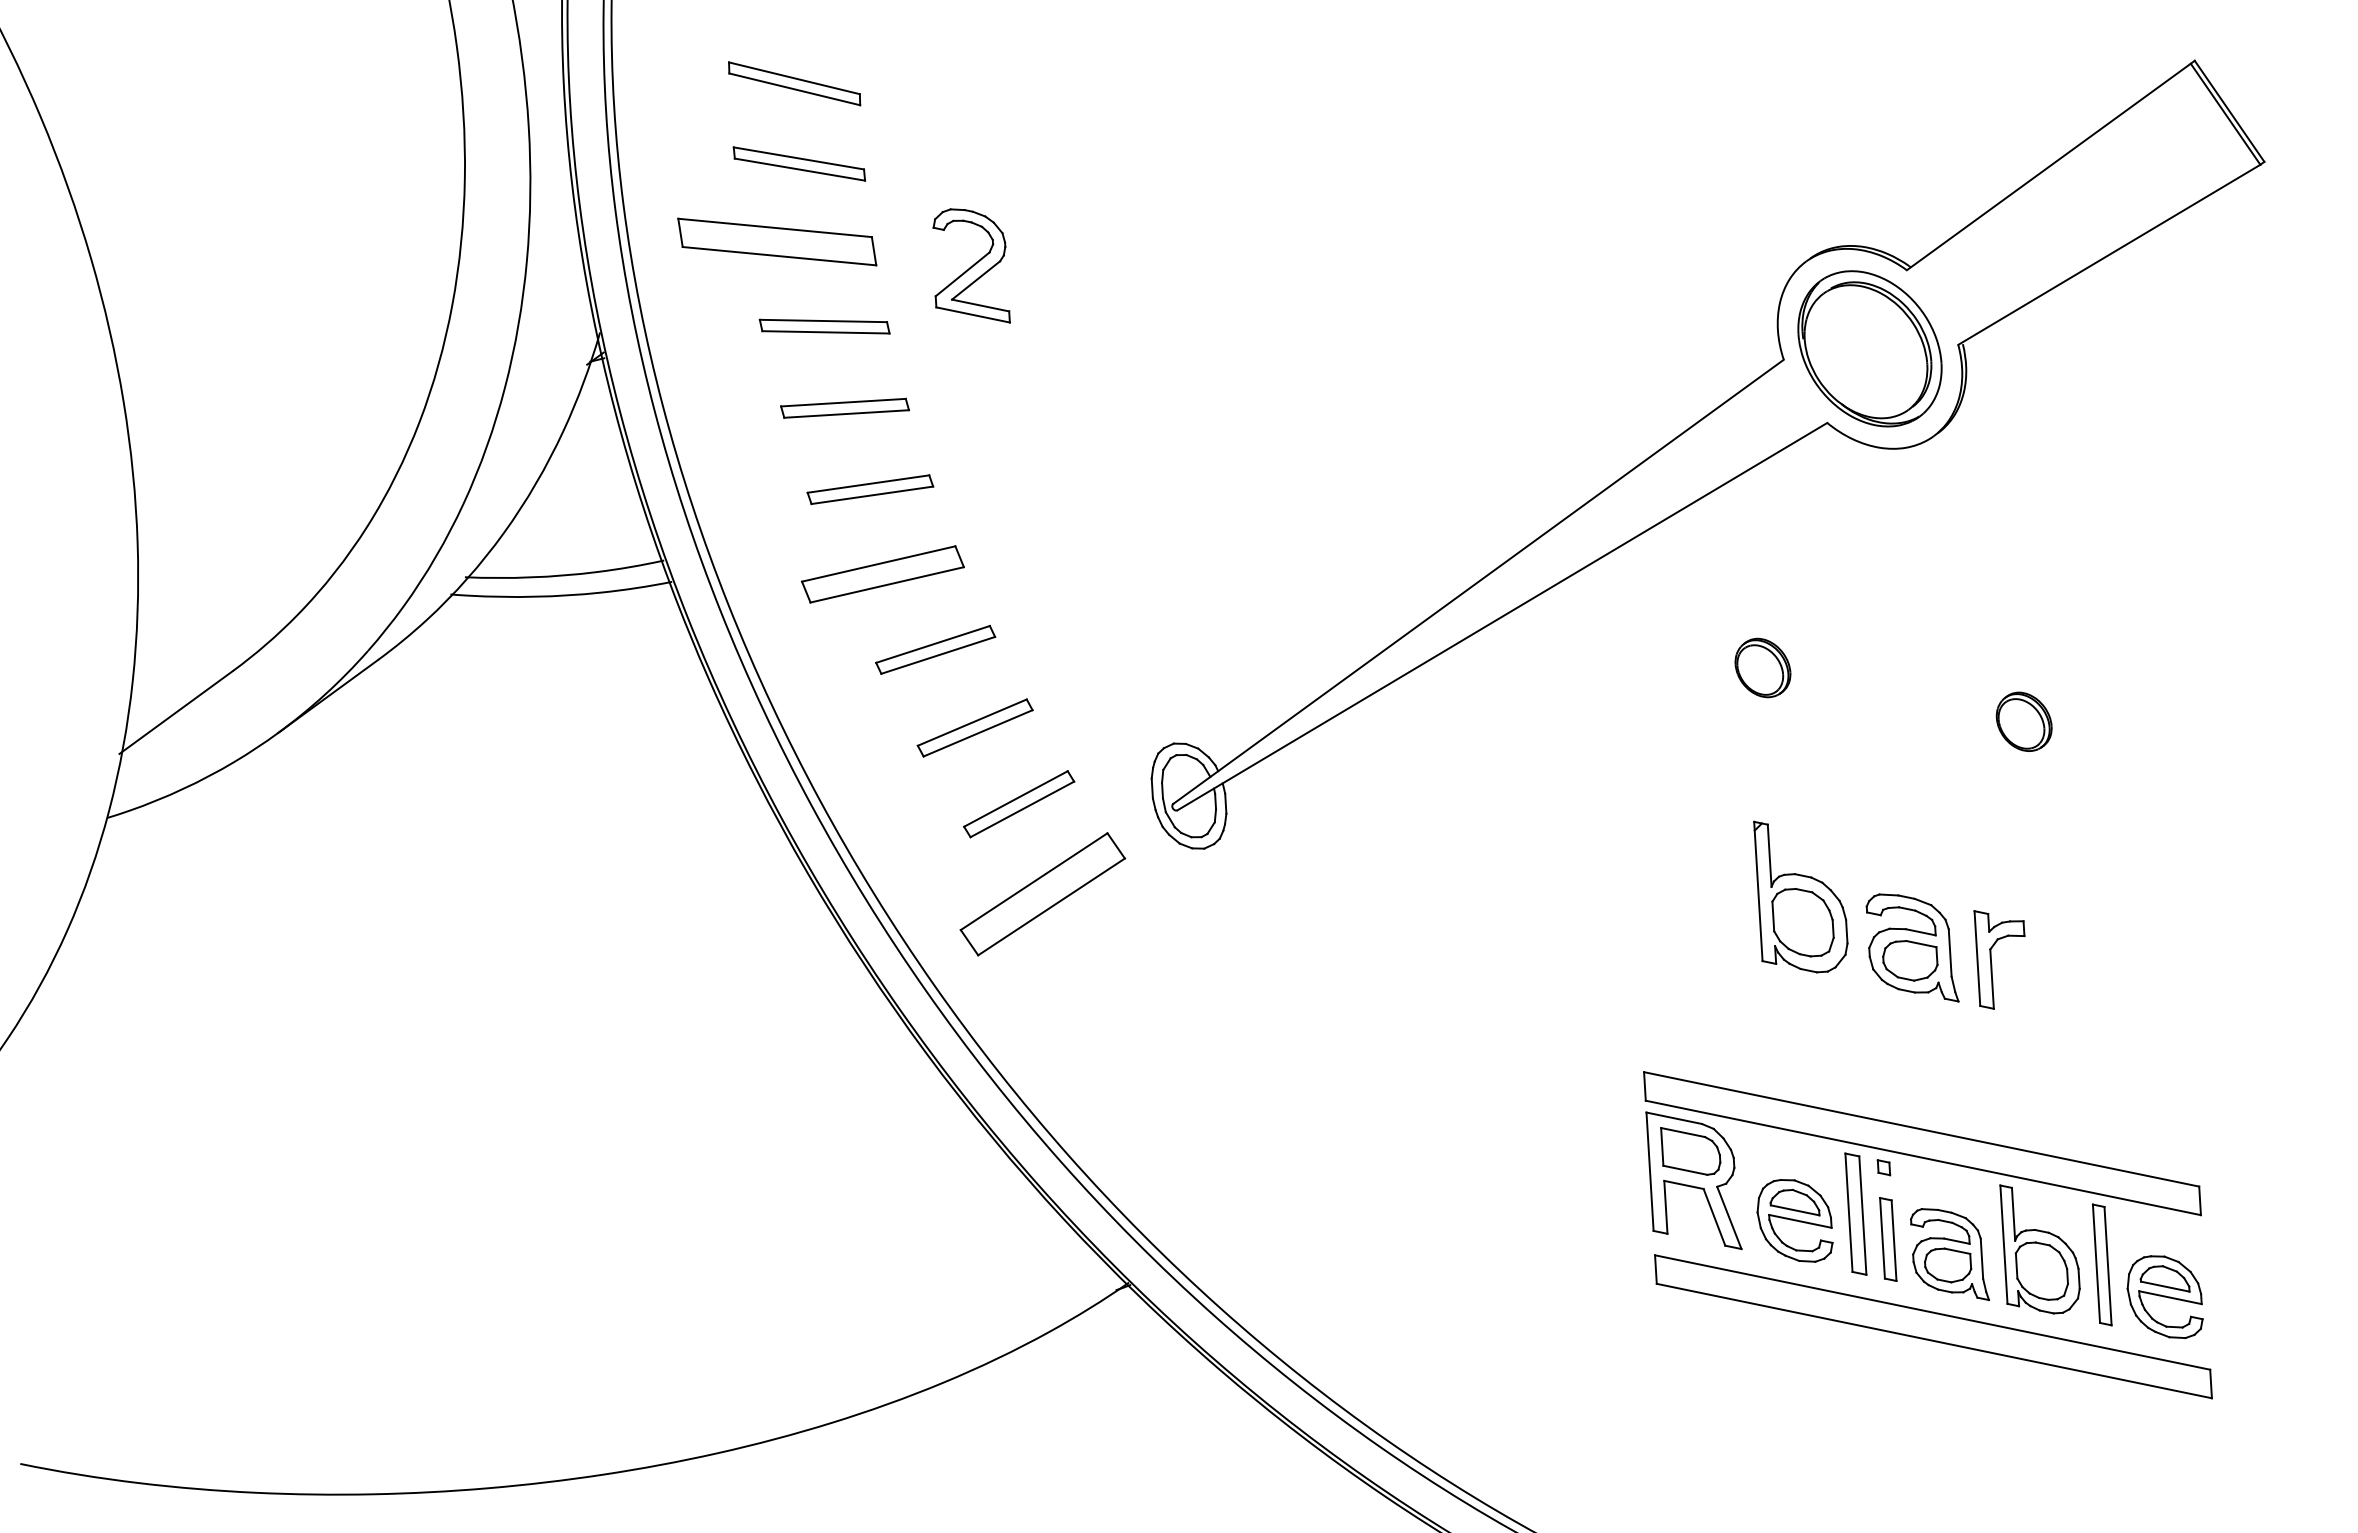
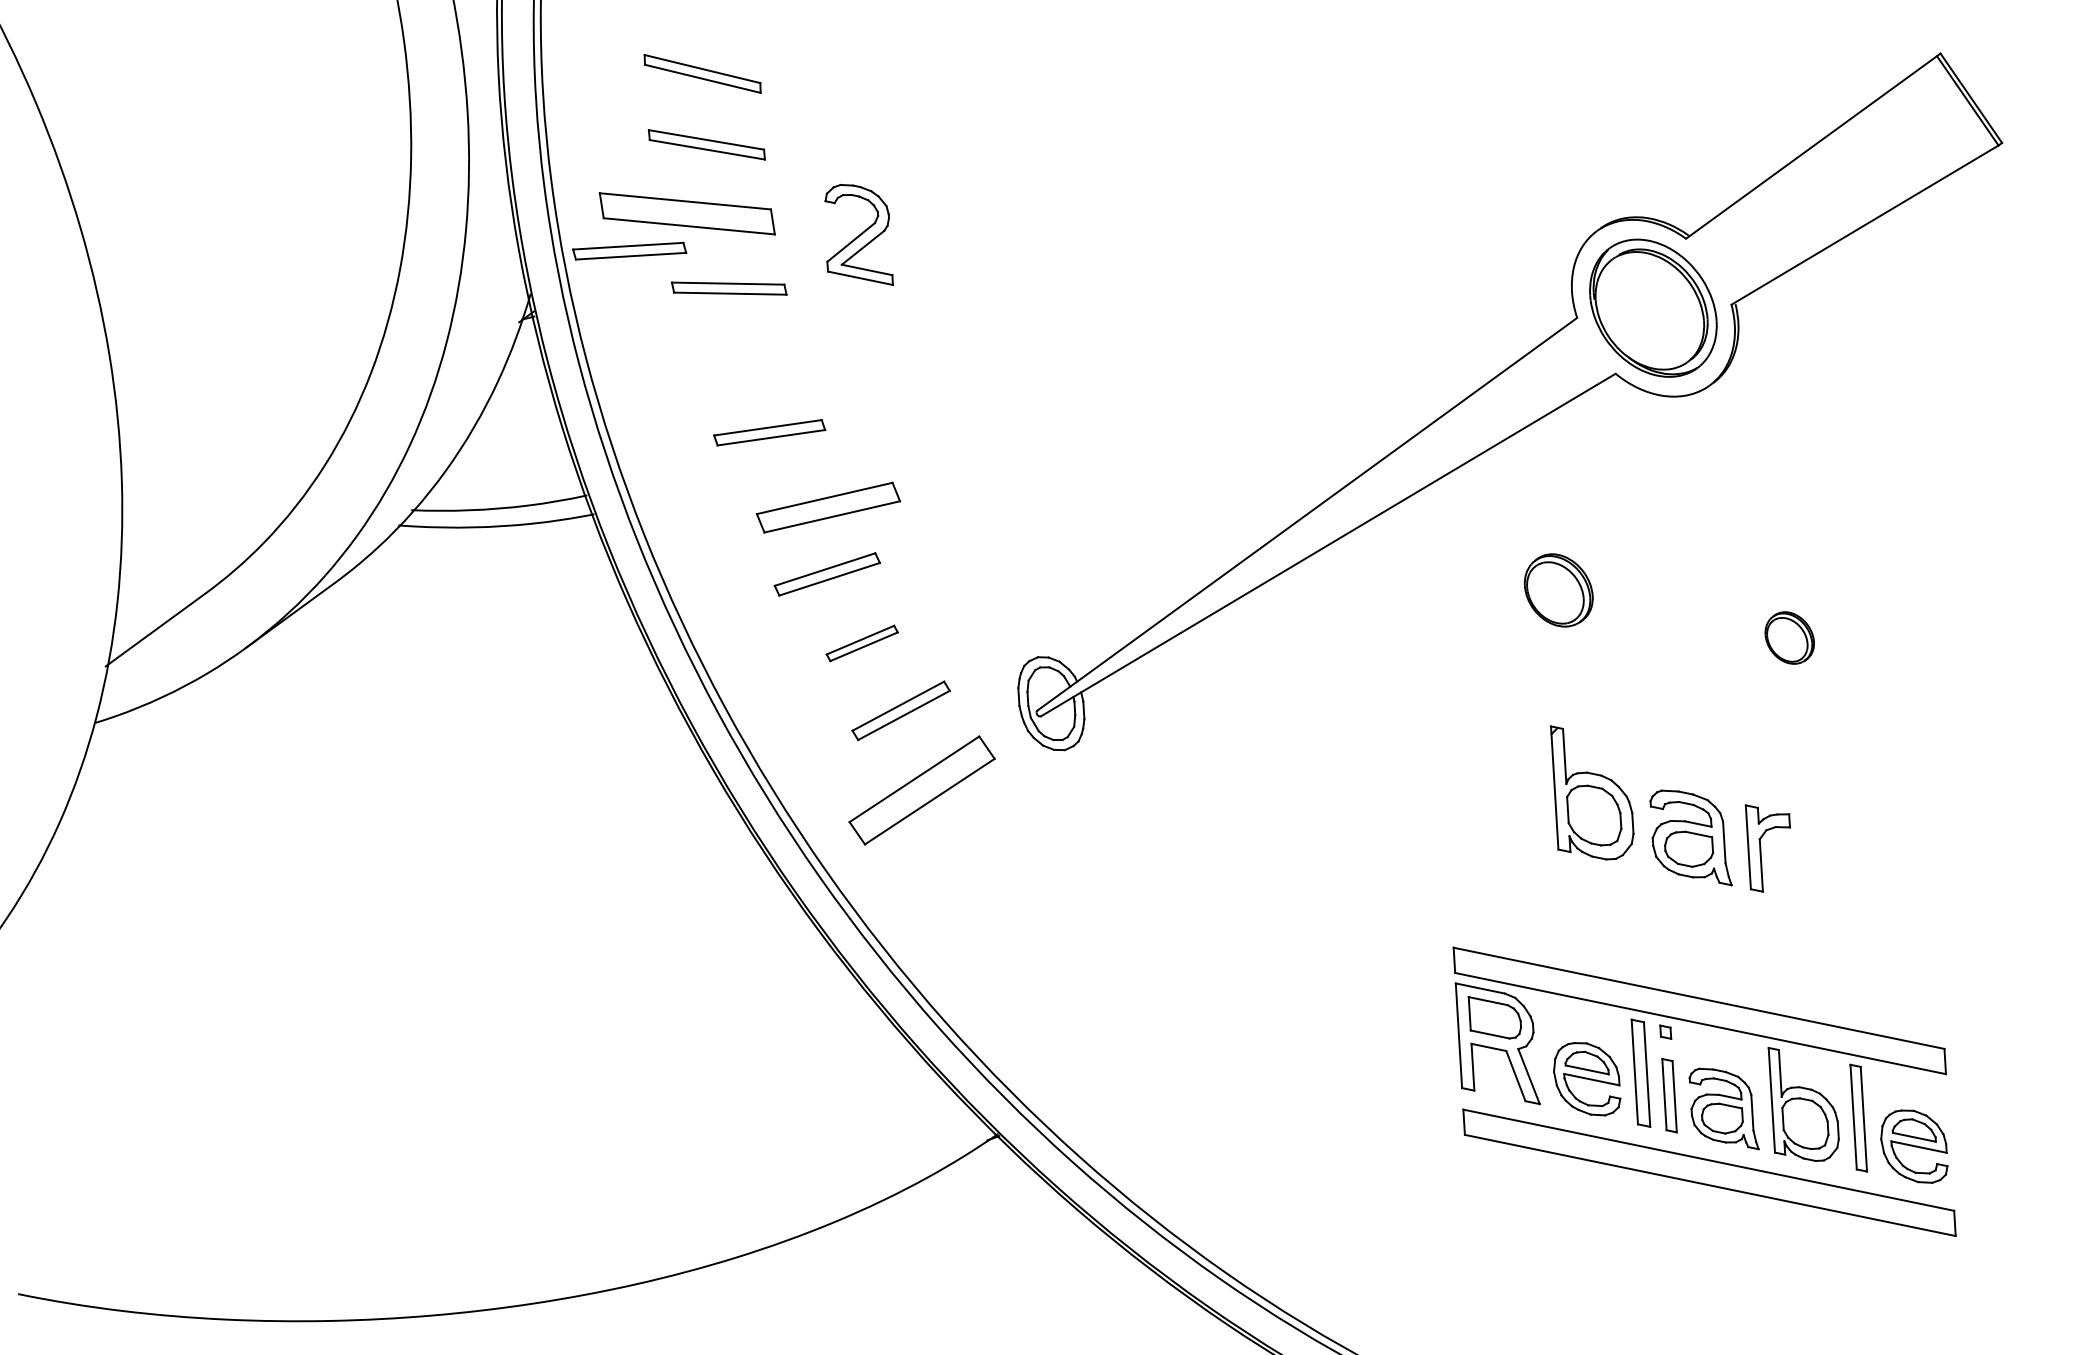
part: (844, 407) -> (629, 250), moved
part: (882, 574) -> (828, 507), moved
part: (1762, 667) -> (1558, 589), size x1.4
part: (974, 727) -> (861, 643), size x0.7

